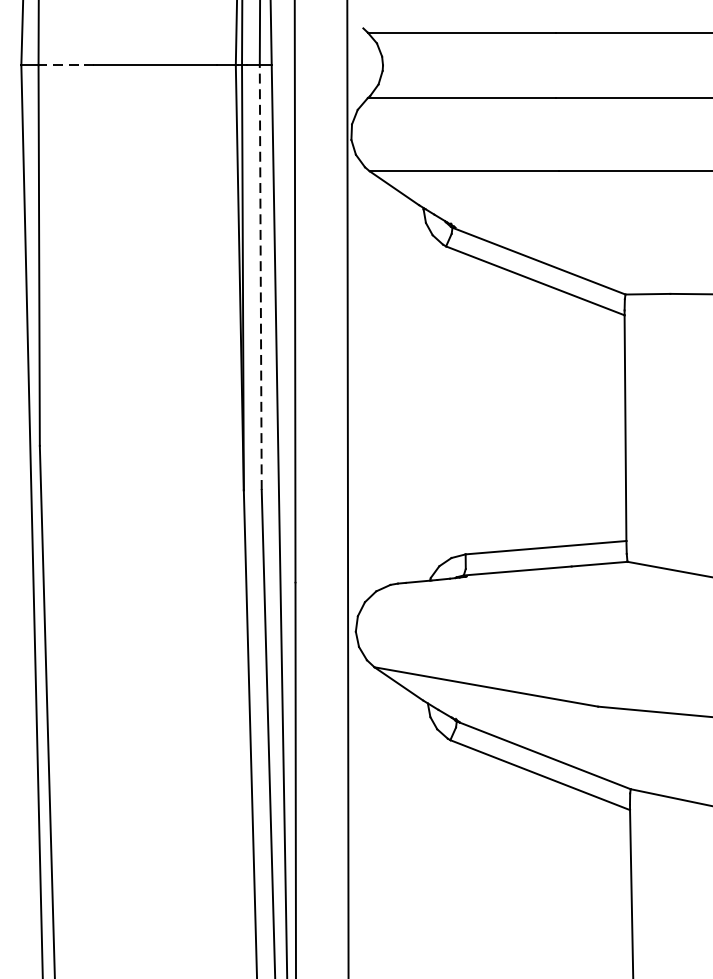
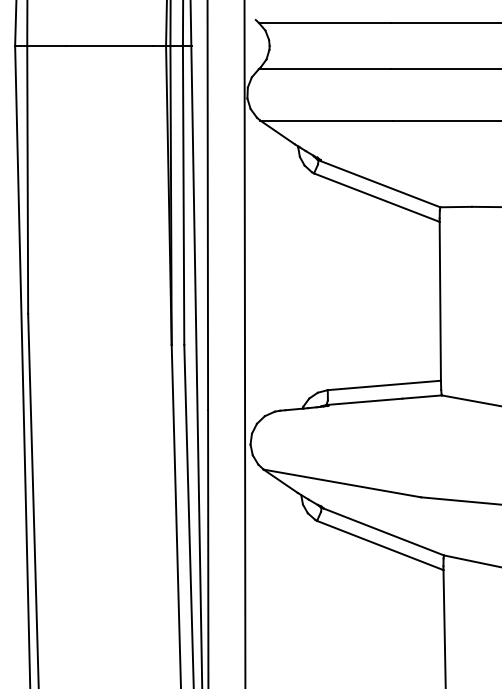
line: (65, 64) -> (46, 45), dashed -> solid
line: (260, 276) -> (183, 194), dashed -> solid

